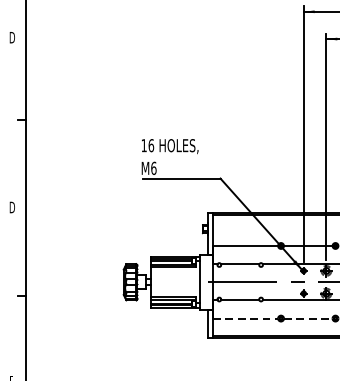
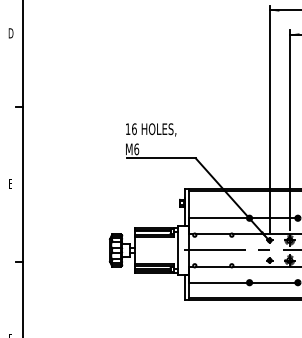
text: (11, 207) -> (10, 184), D -> E
line: (246, 318) -> (218, 282), dashed -> solid
line: (308, 318) -> (273, 282), dashed -> solid

